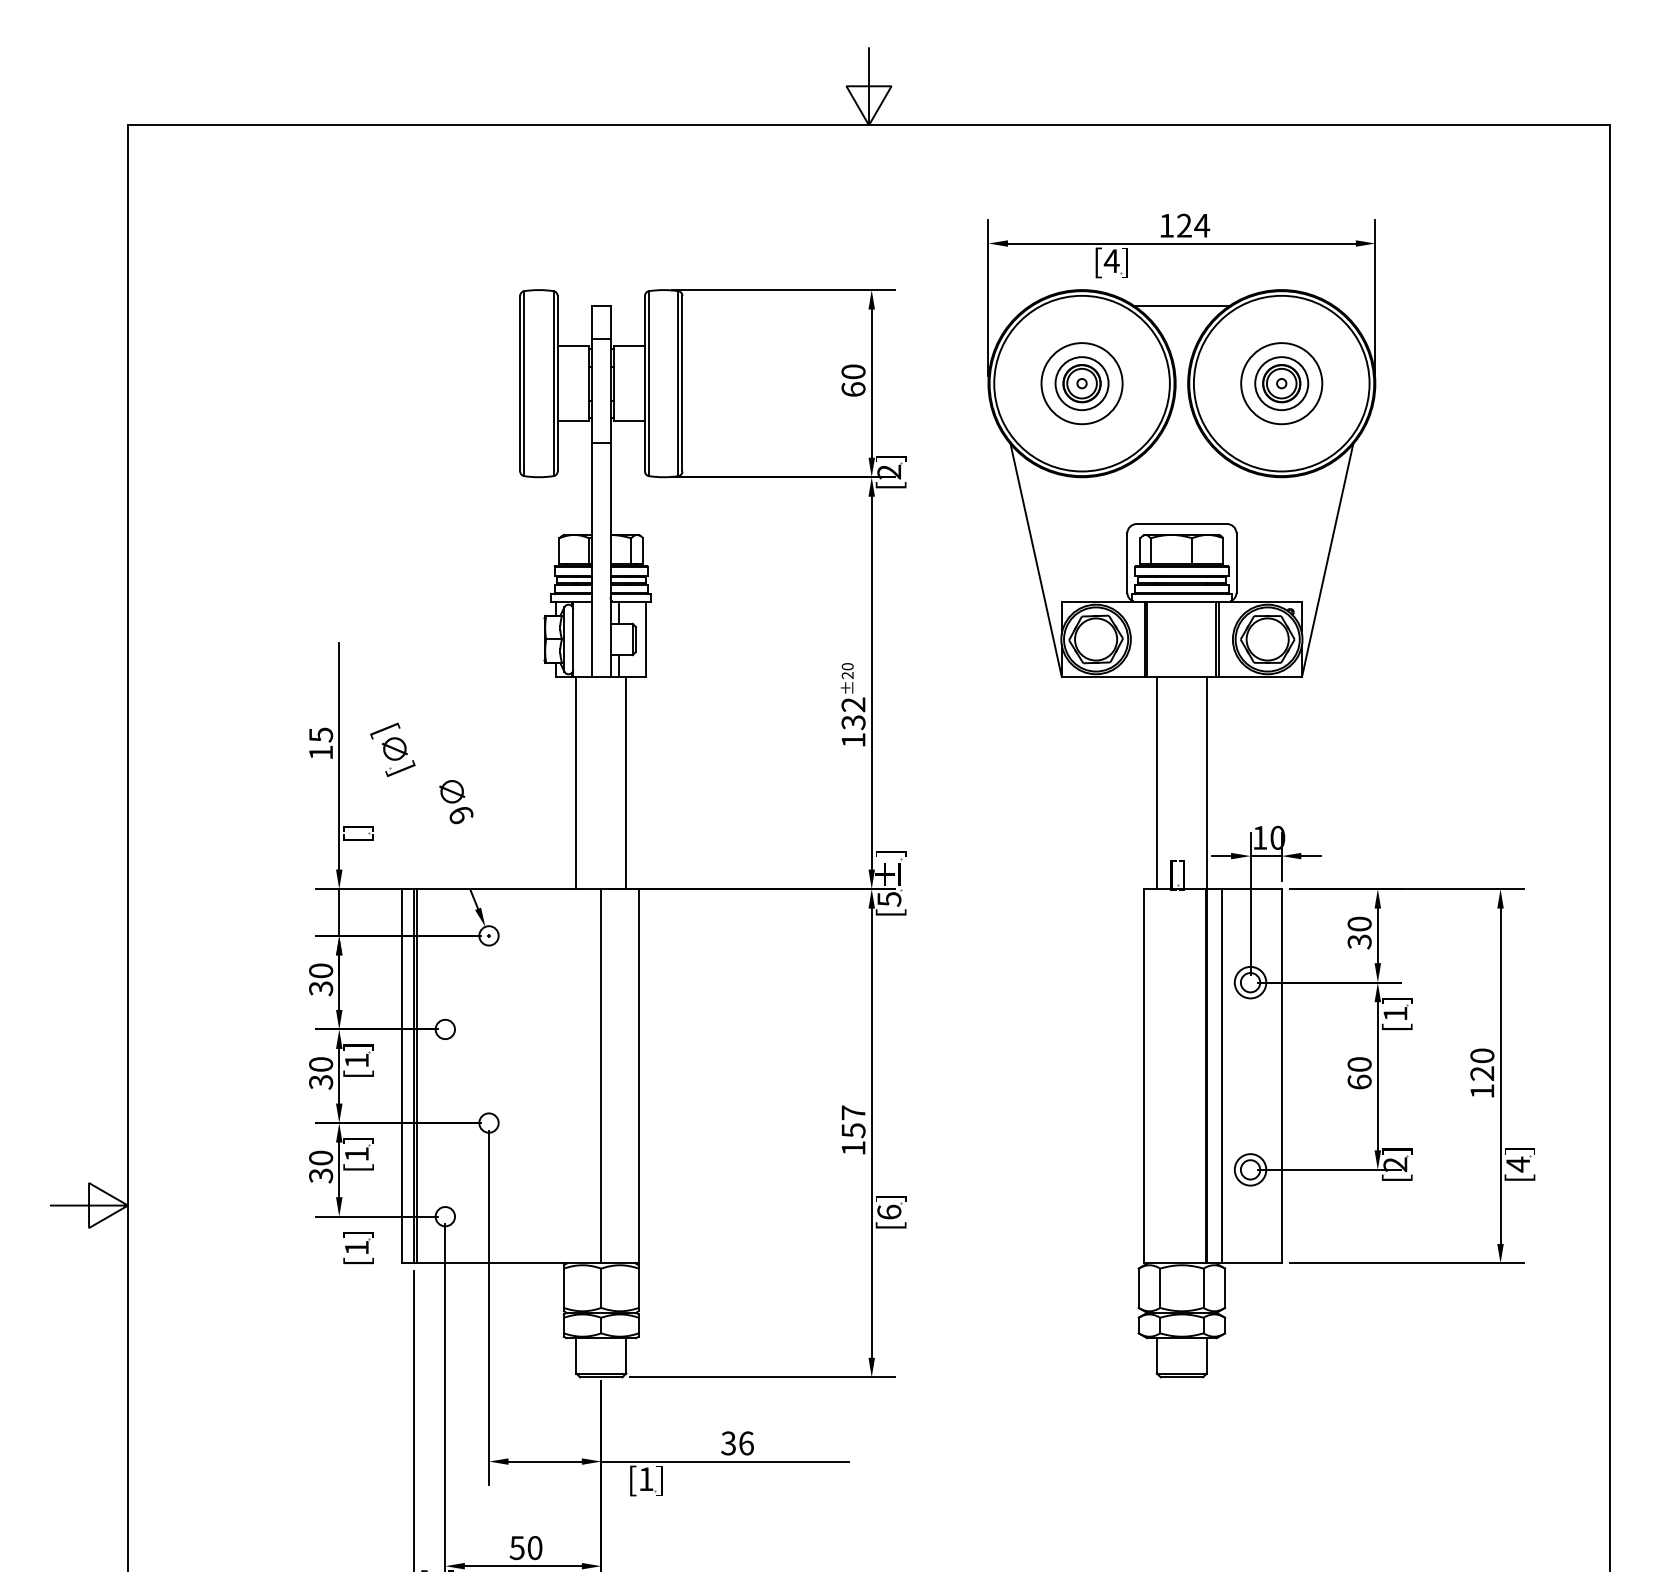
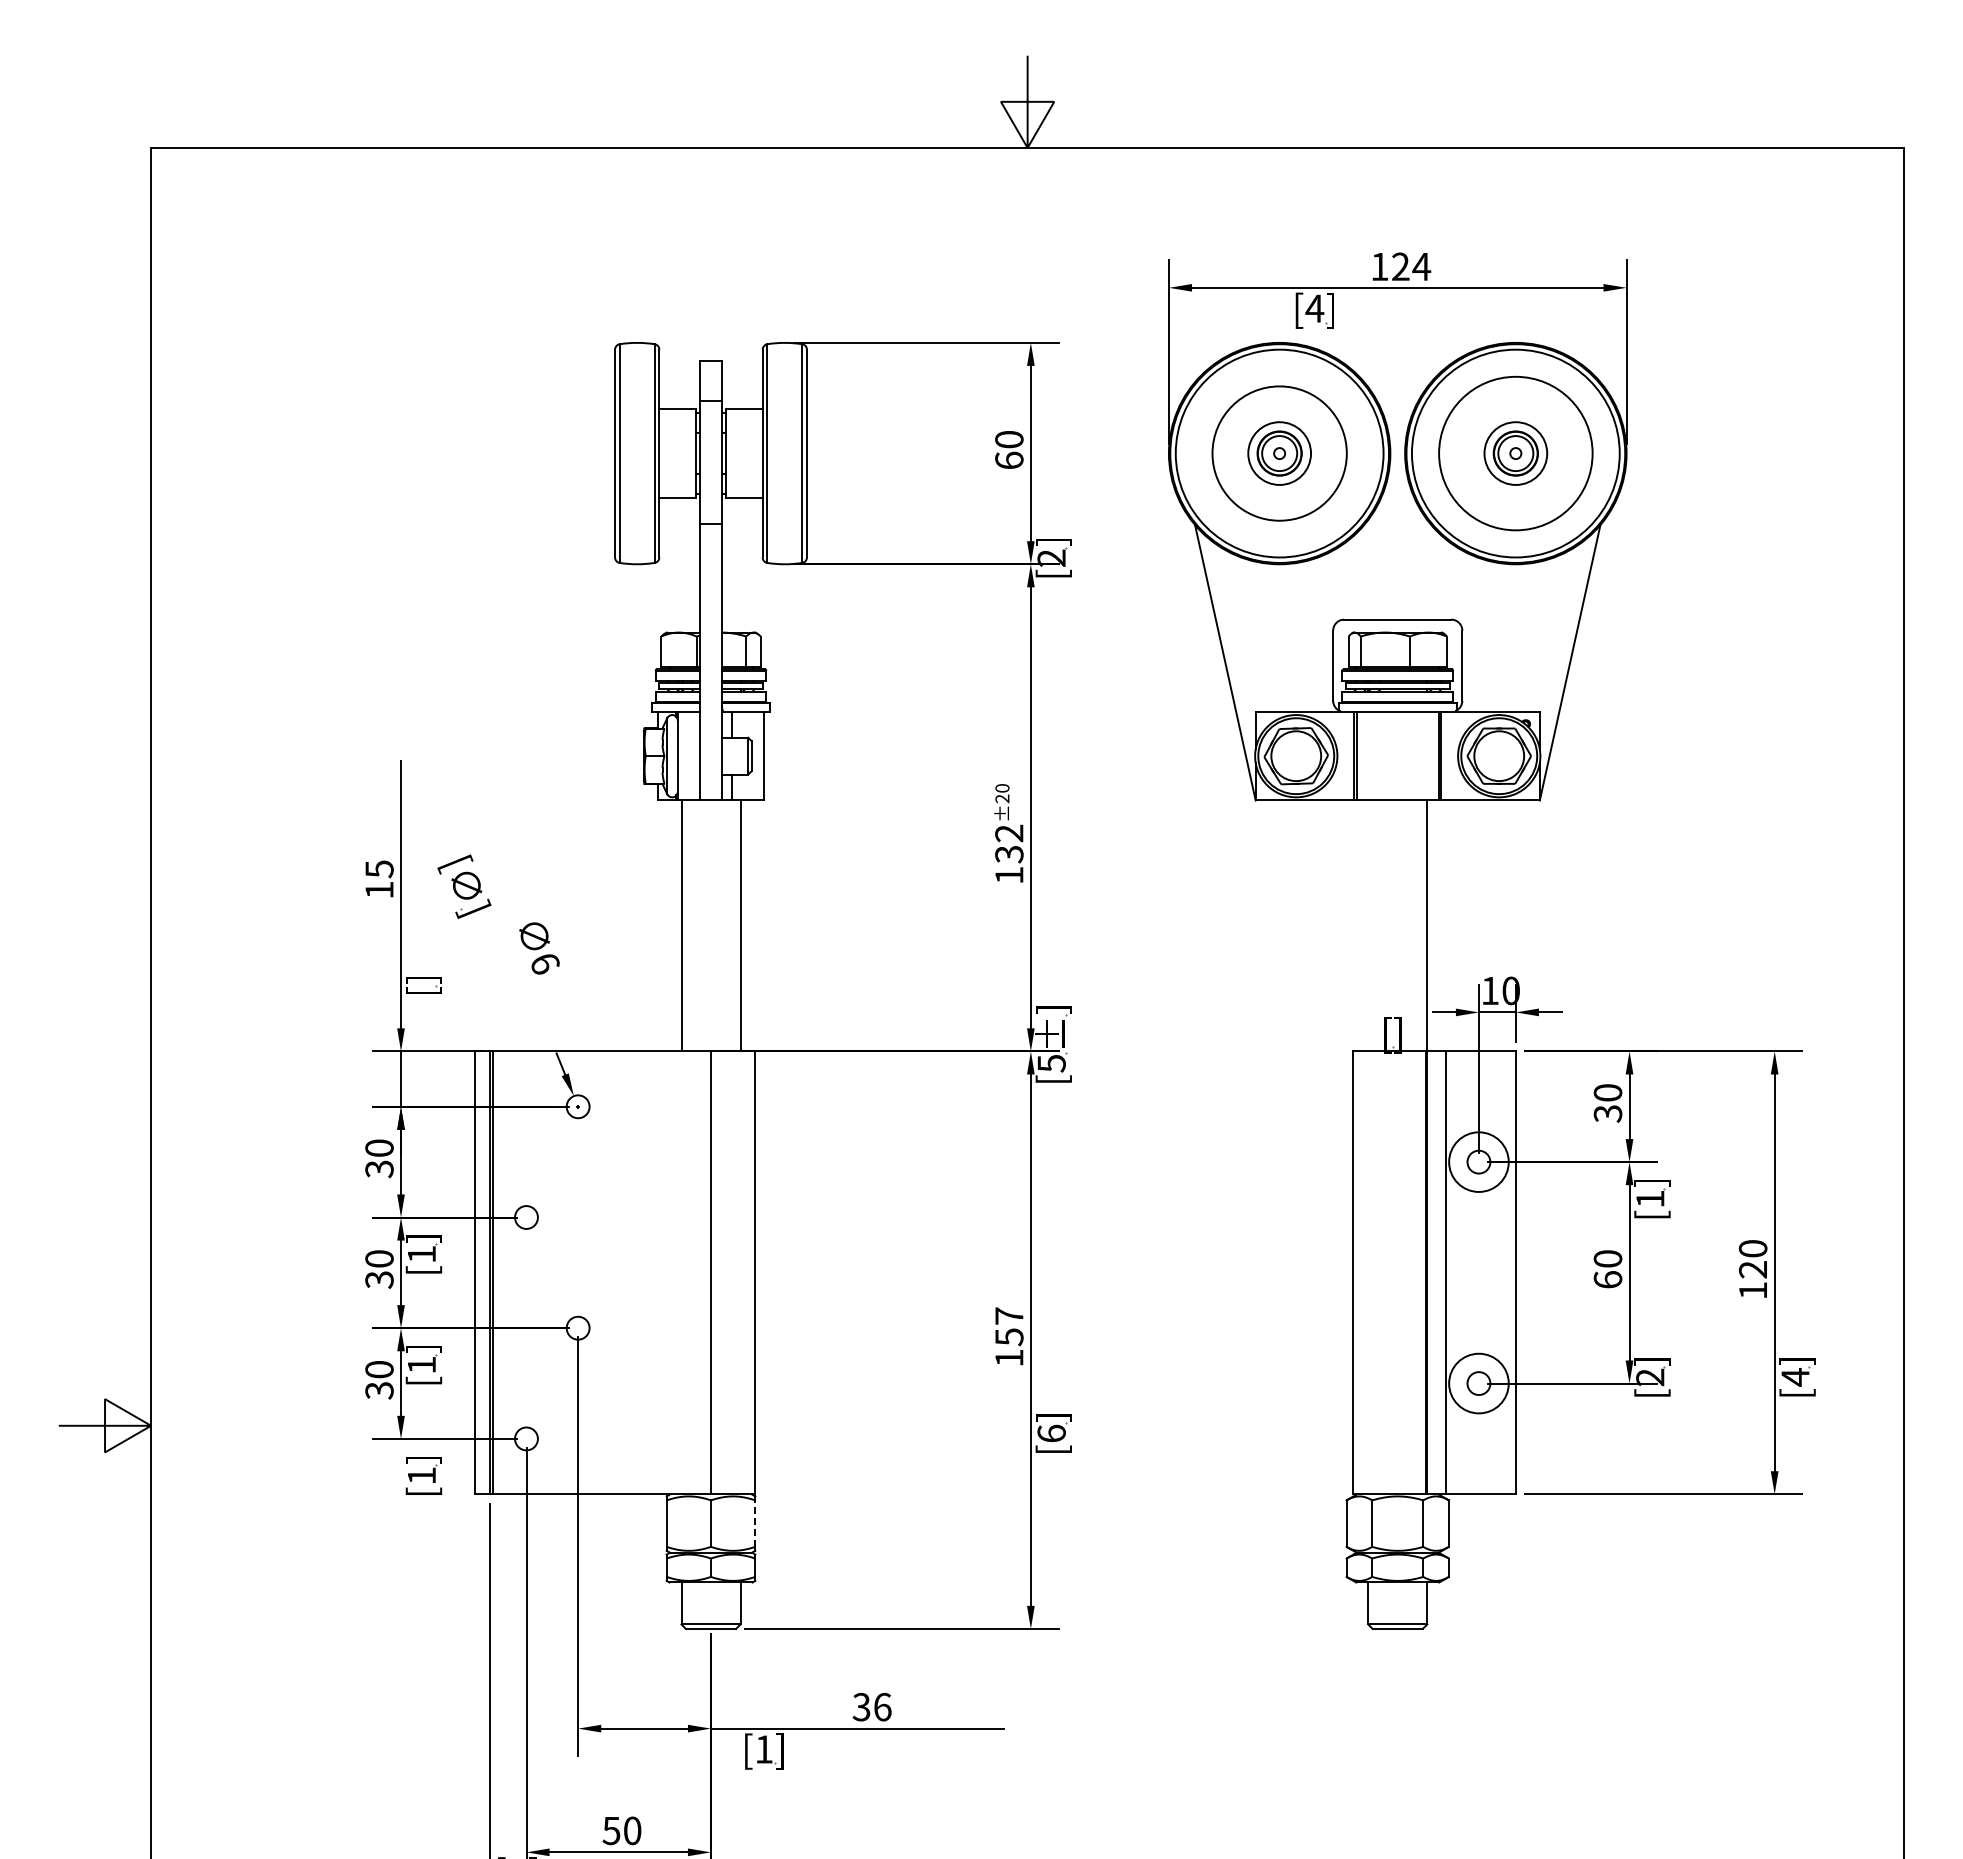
line: (1181, 305) -> (1397, 361), removed
circle: (1081, 383) -> (1279, 453), size x1.4
circle: (1281, 383) -> (1515, 453), size x1.6
line: (1157, 782) -> (1368, 925), removed
circle: (1250, 982) -> (1478, 1161), size x1.6
circle: (1250, 1169) -> (1478, 1383), size x1.6
line: (638, 1288) -> (755, 1523), solid -> dashed

